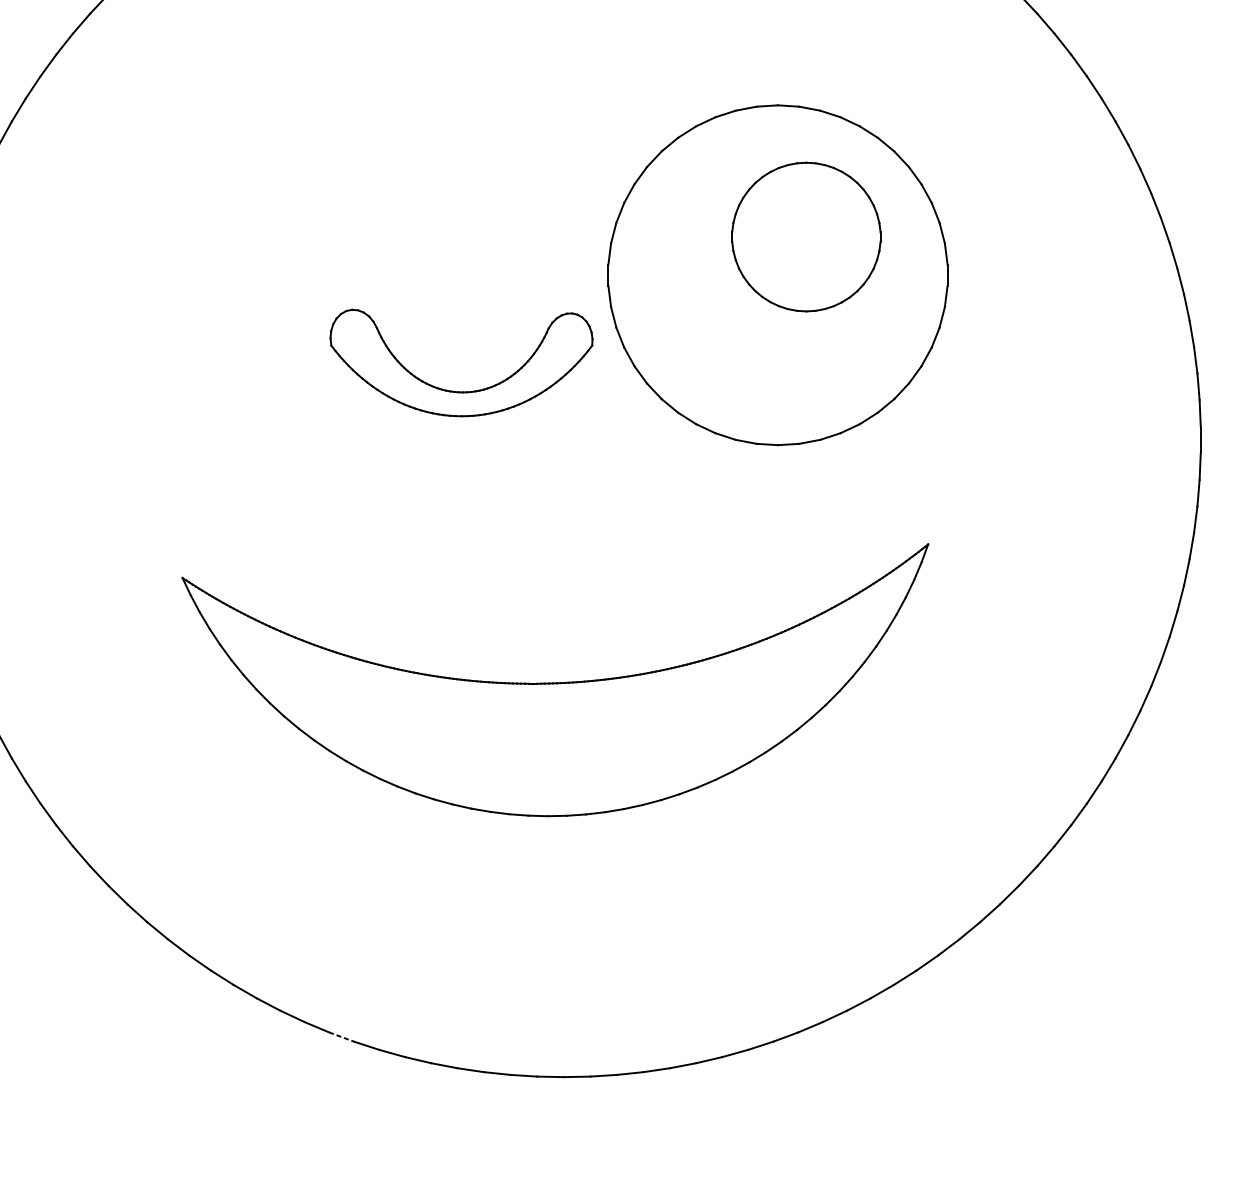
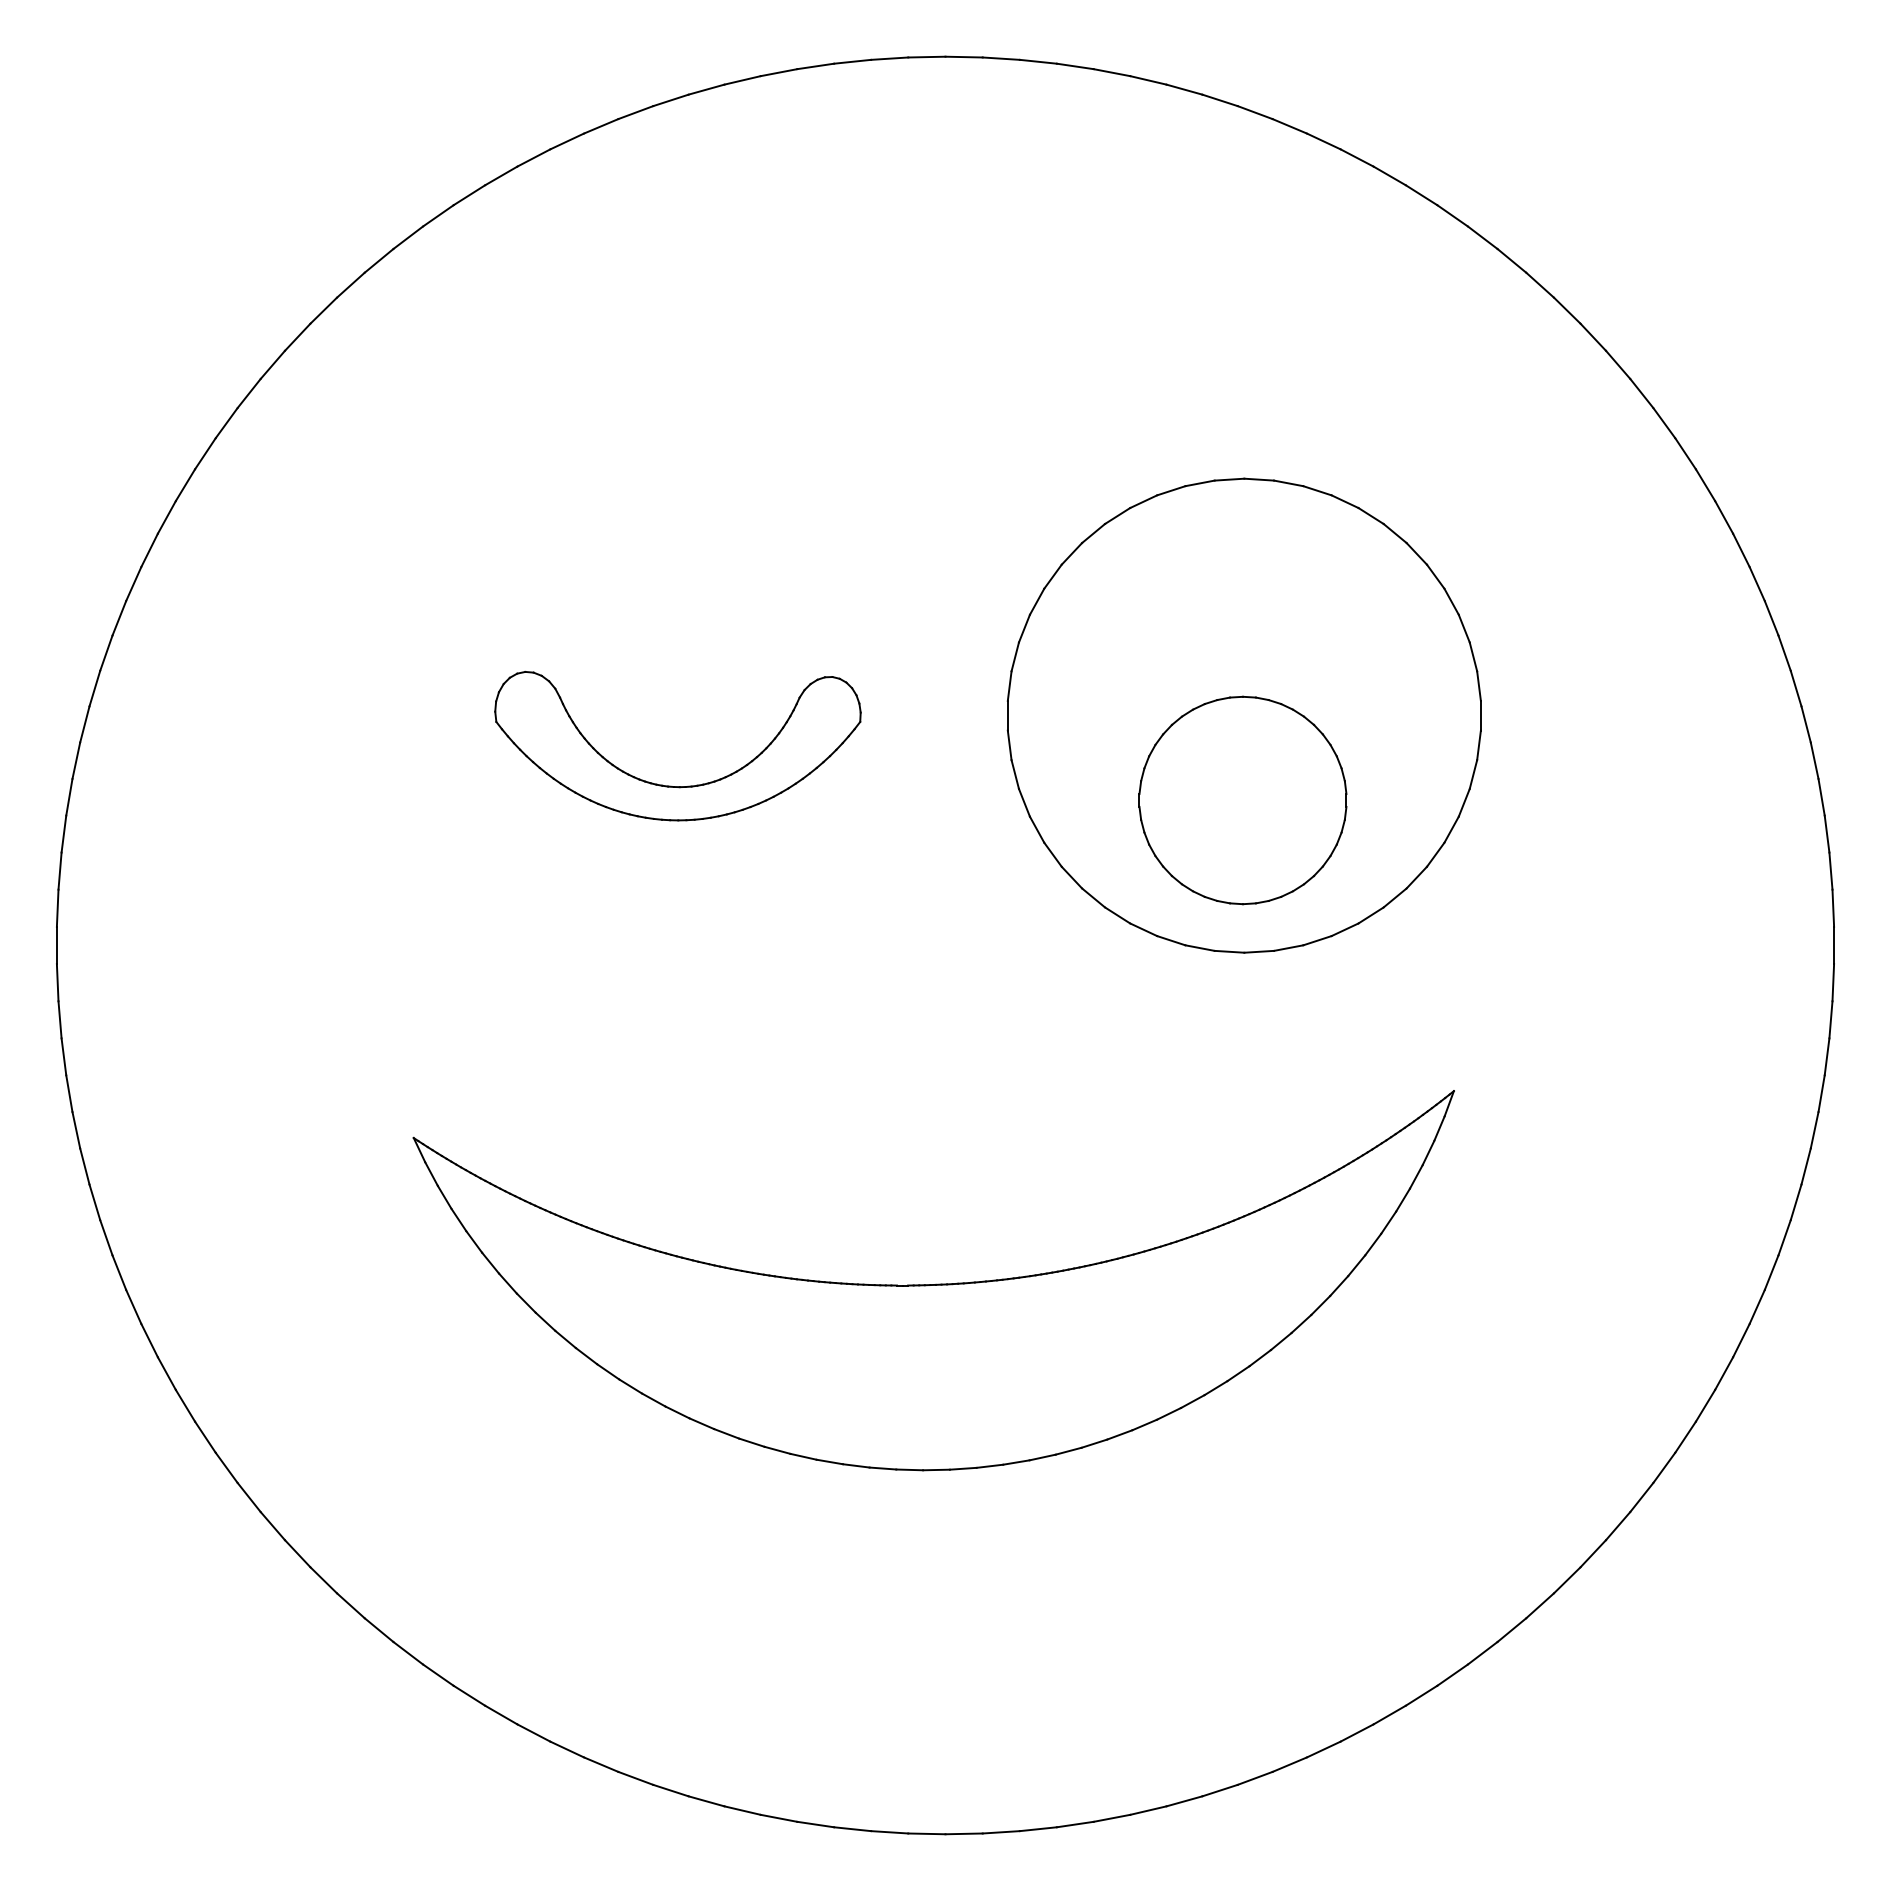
part: (806, 237) -> (1242, 800), moved
part: (456, 391) -> (671, 785), moved
line: (341, 1037) -> (635, 1778), dashed -> solid

